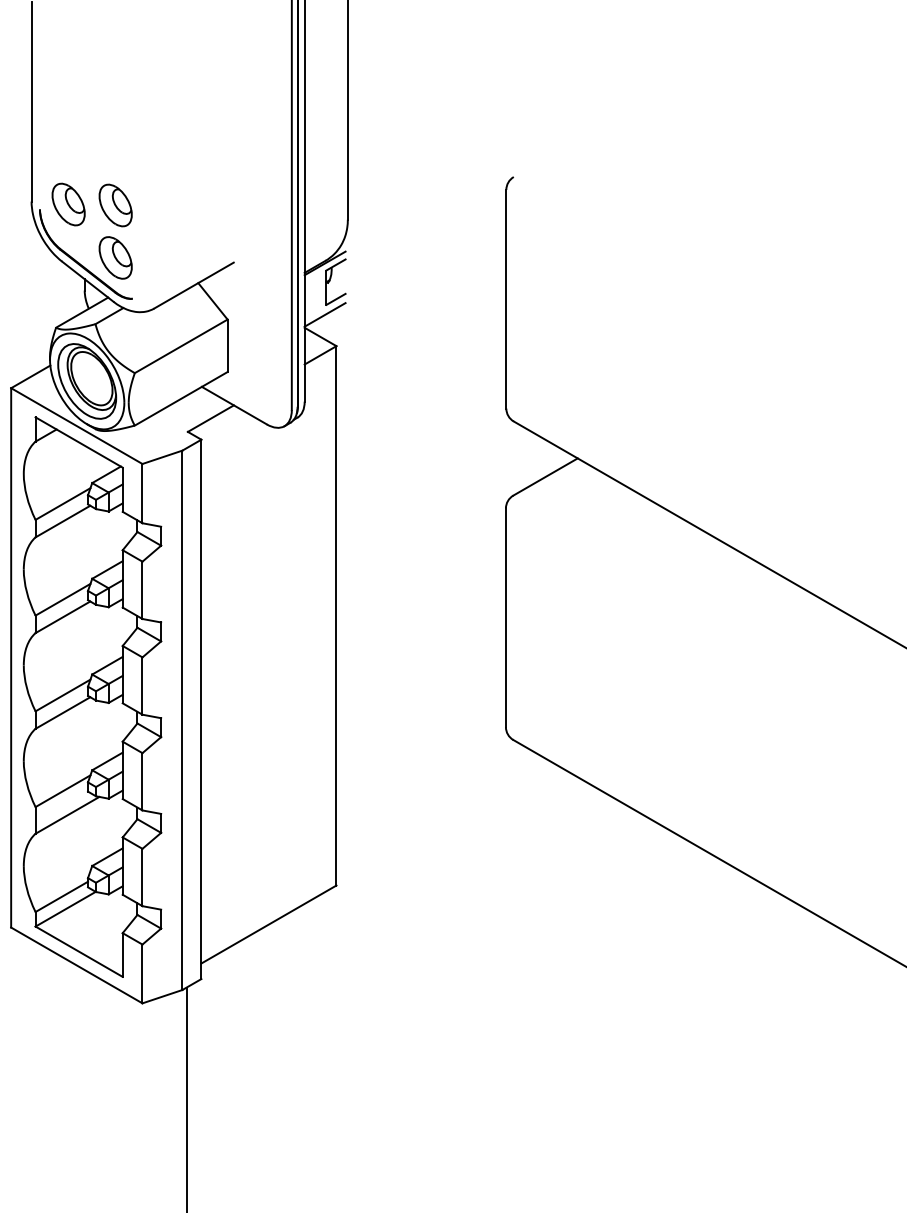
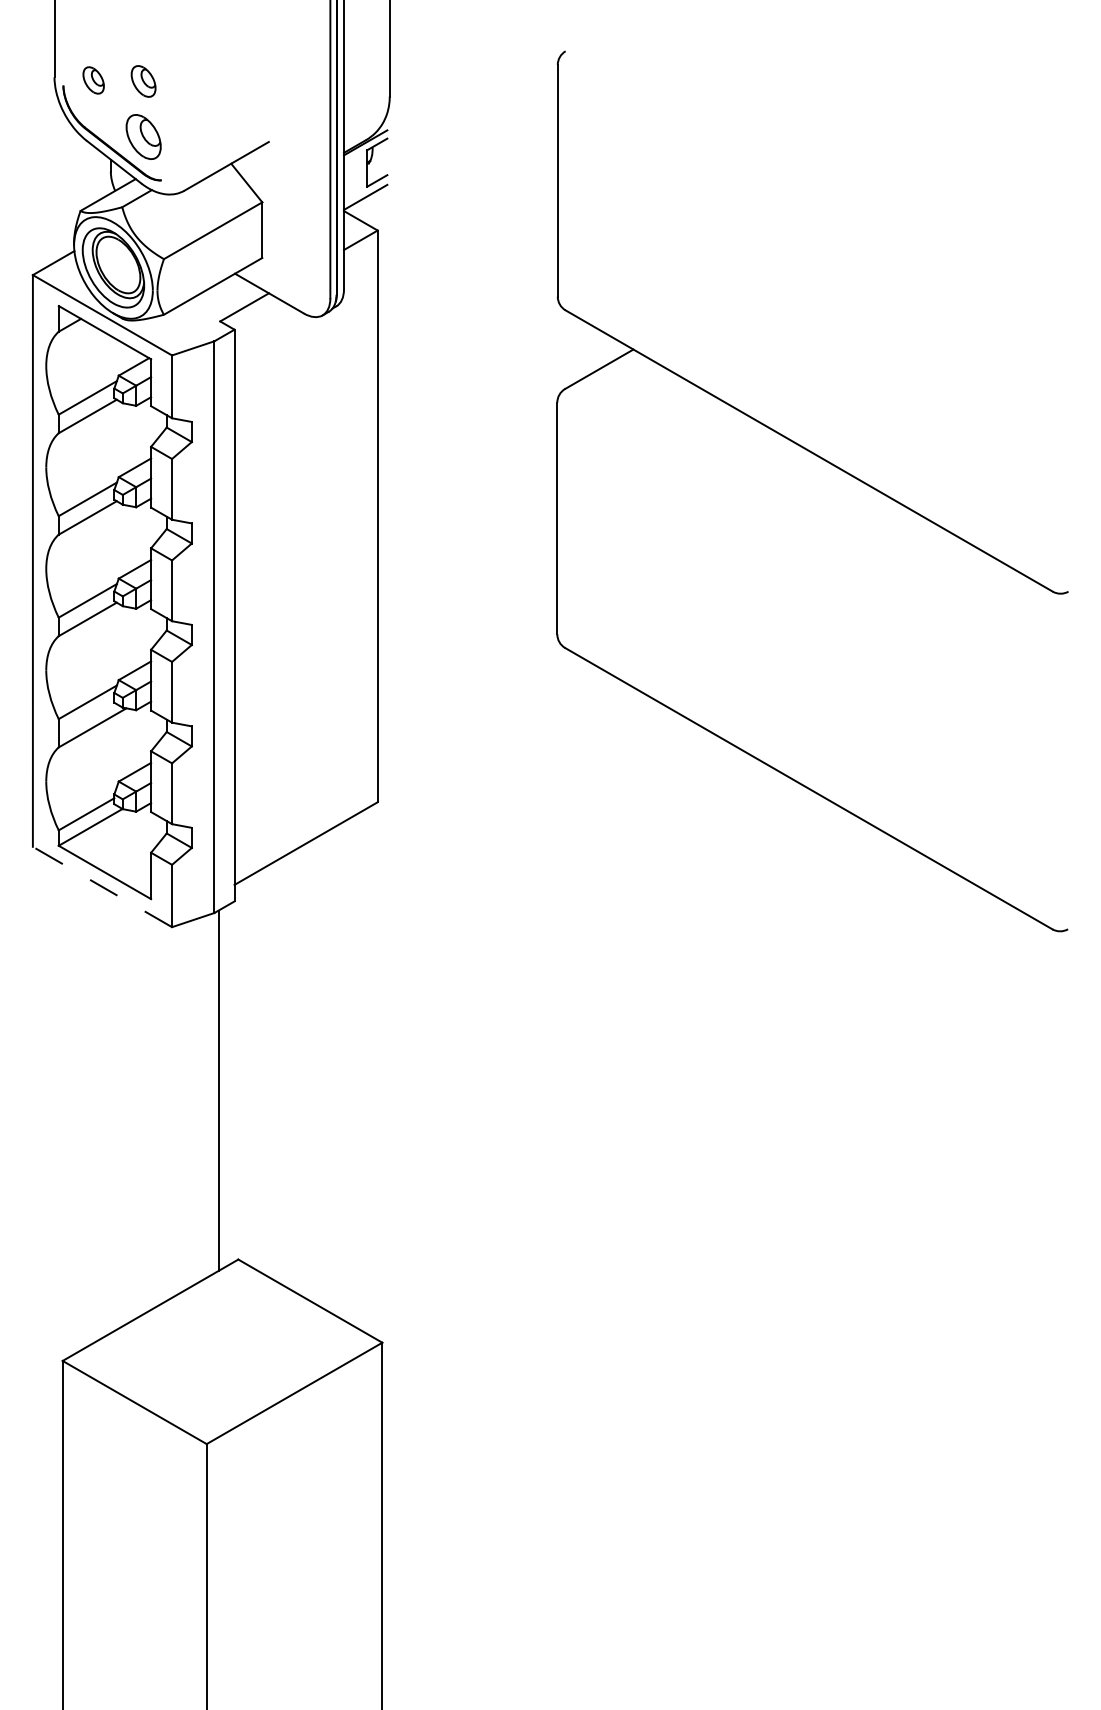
part: (68, 204) -> (93, 80), size x0.6
part: (115, 205) -> (143, 81), size x0.7
line: (76, 964) -> (102, 886), solid -> dashed

